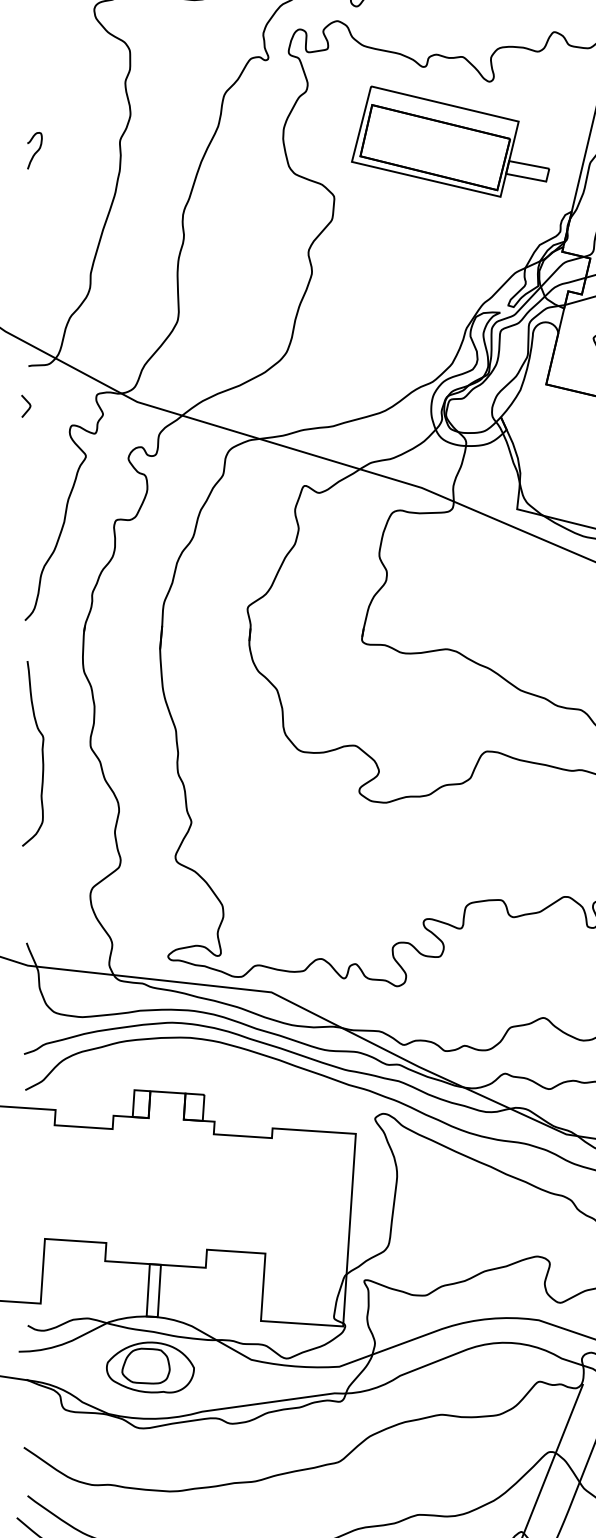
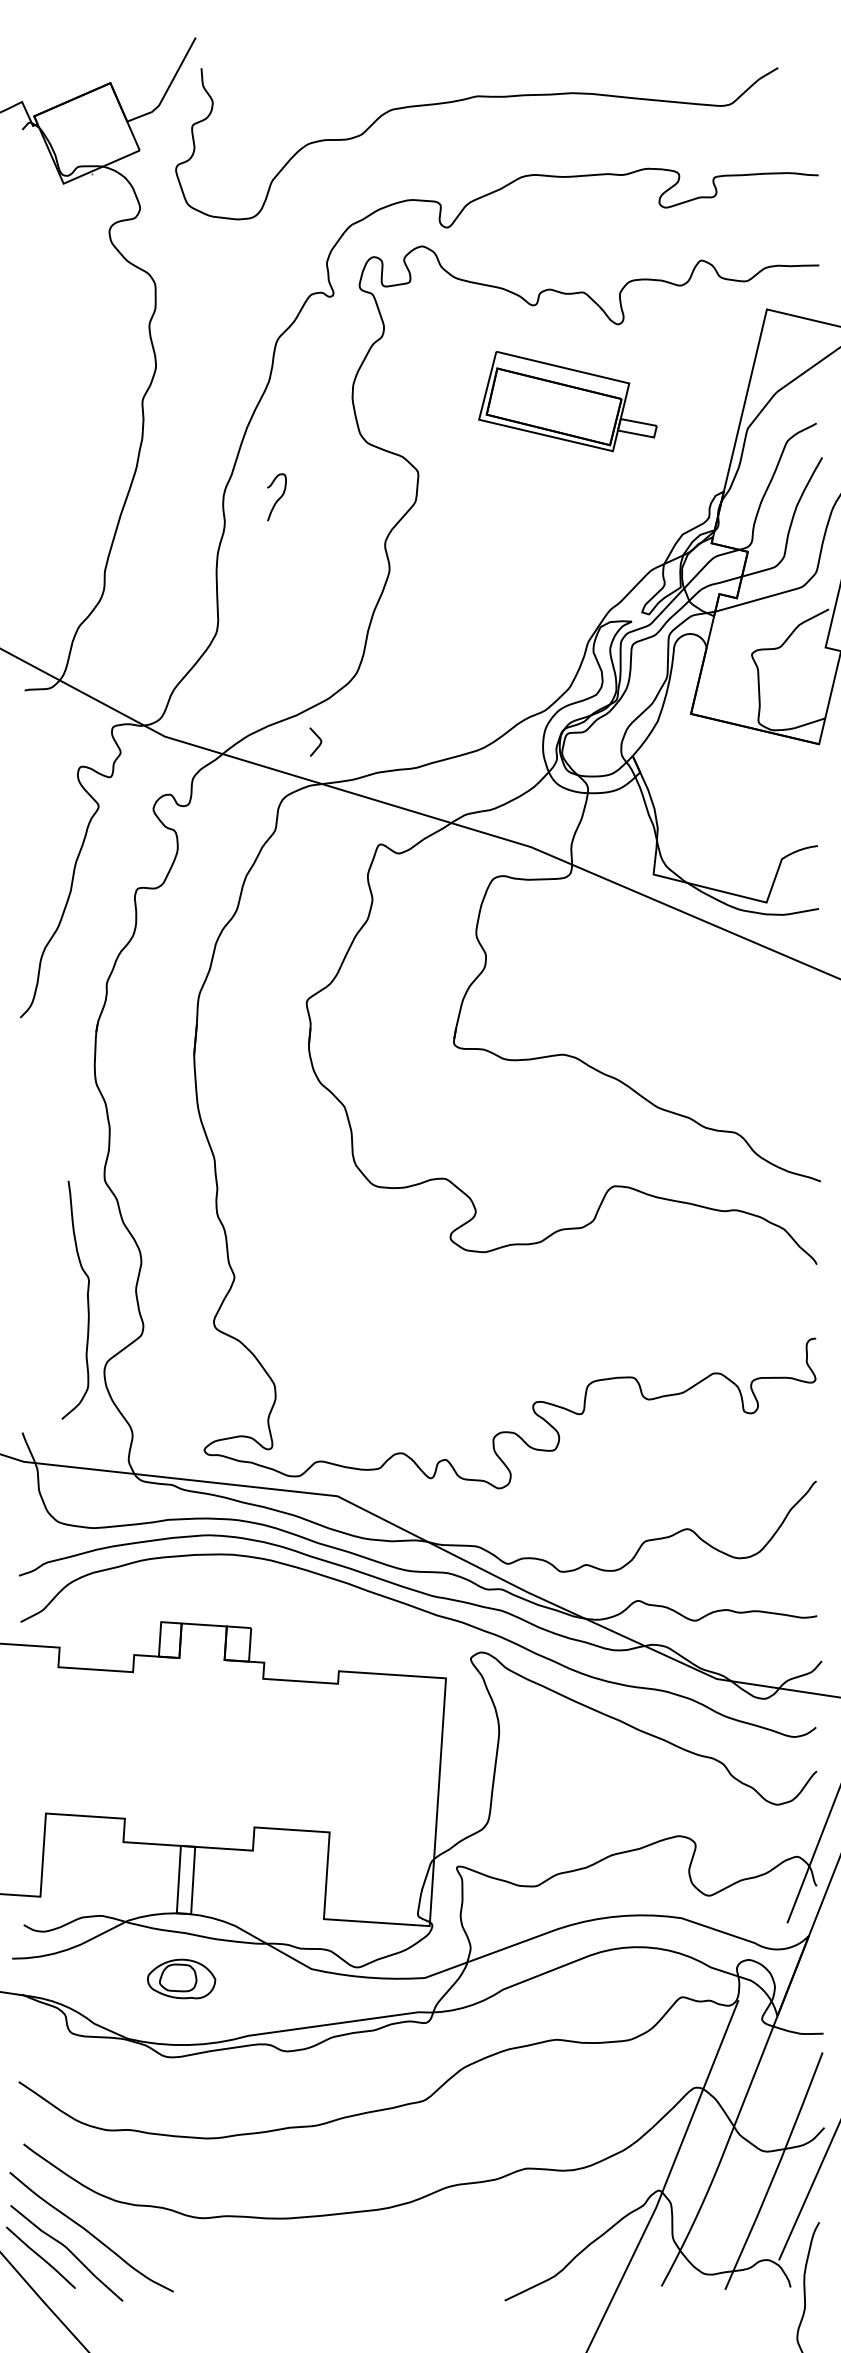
part: (450, 141) -> (567, 401), size x0.7
curve: (36, 151) -> (278, 498), moved
curve: (28, 403) -> (318, 738), moved
curve: (42, 753) -> (87, 1299), moved
part: (150, 1367) -> (181, 1978), size x0.6

